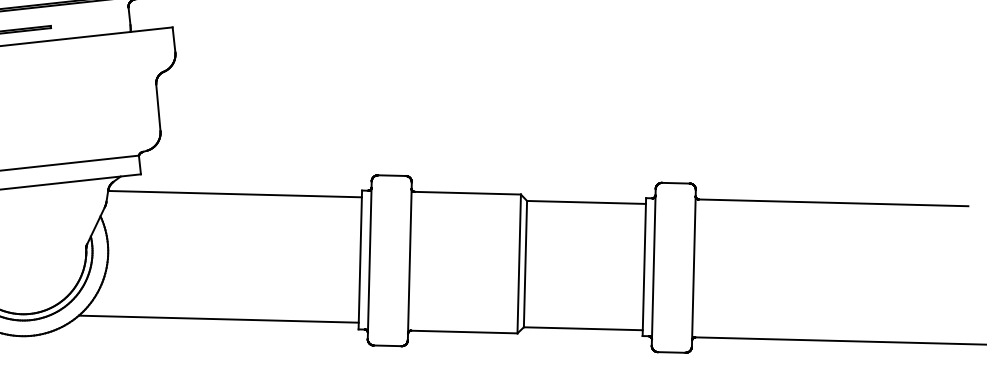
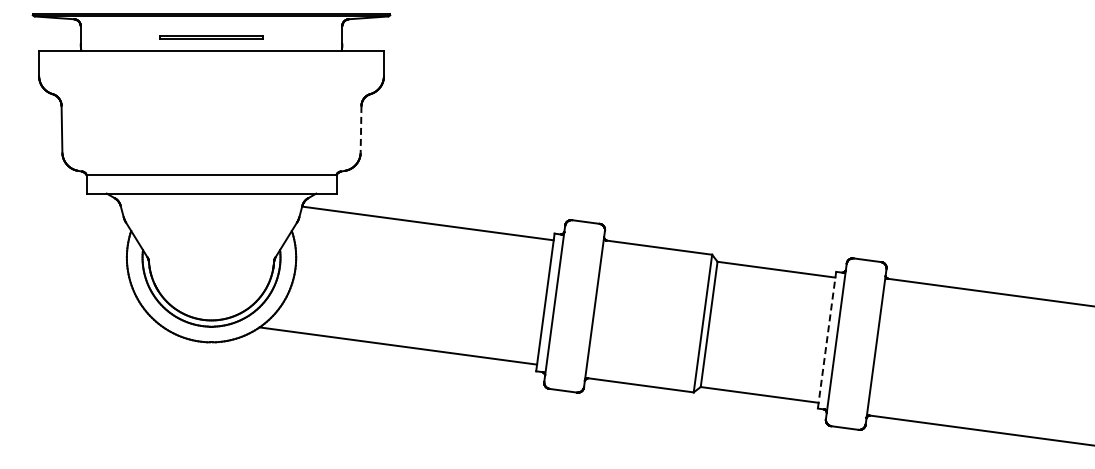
line: (158, 107) -> (361, 129), solid -> dashed
line: (644, 267) -> (827, 340), solid -> dashed

